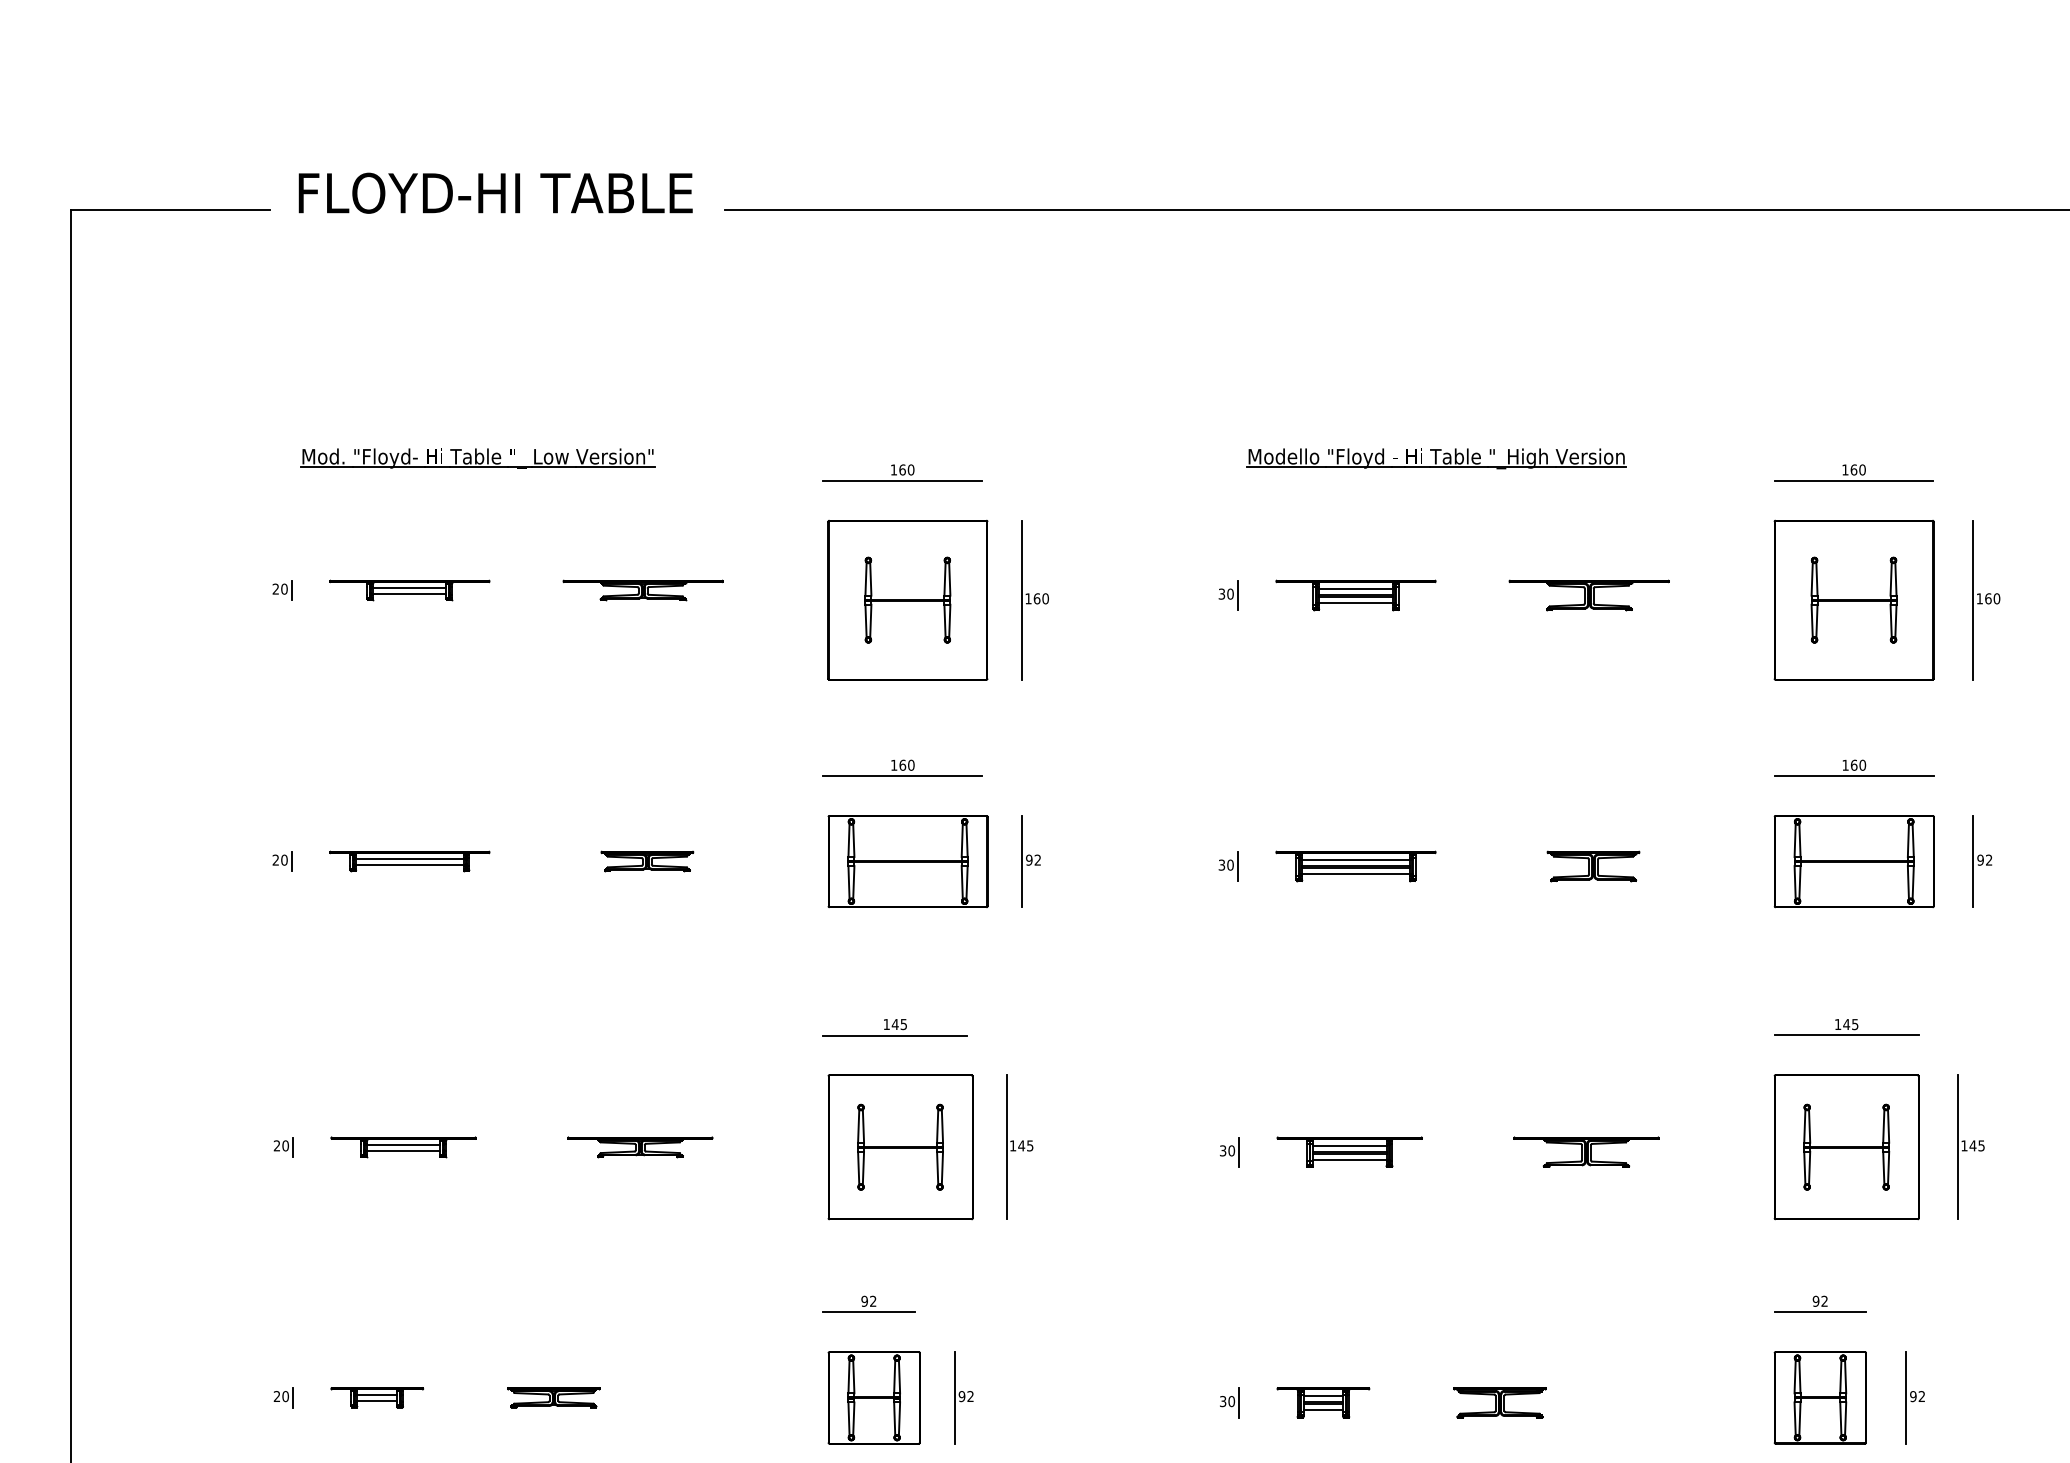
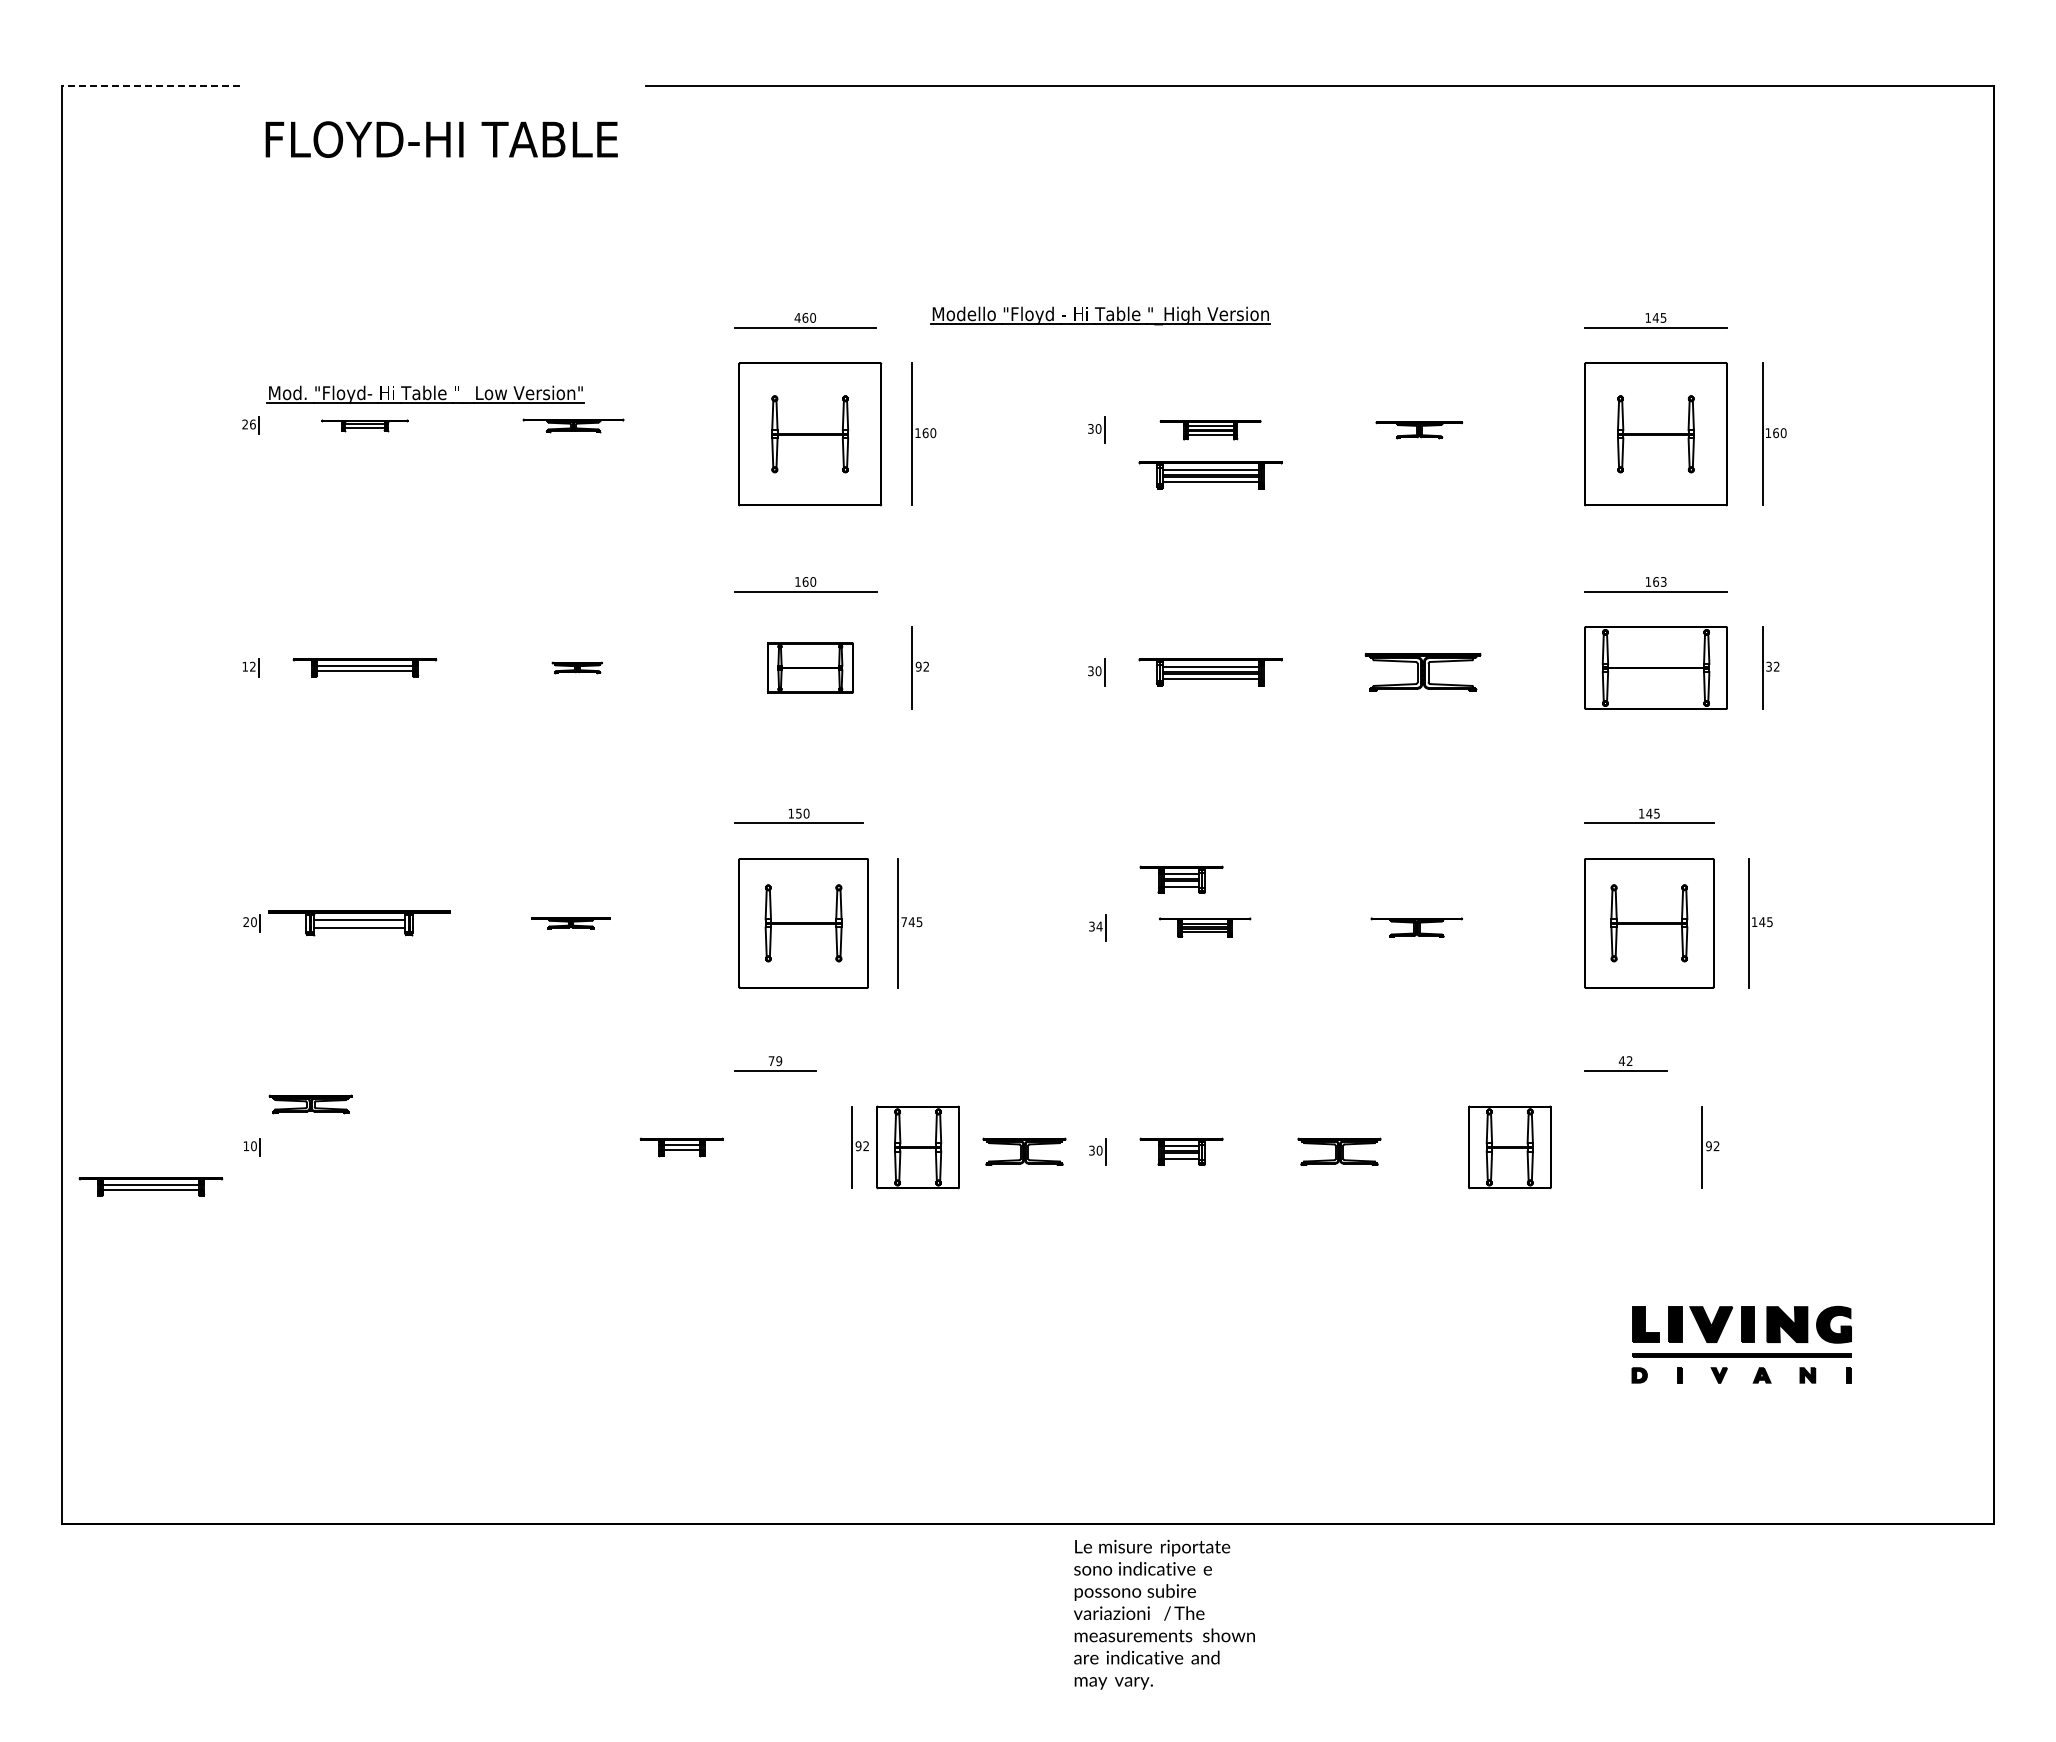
text: (495, 193) -> (441, 139), moved
line: (169, 209) -> (150, 85), solid -> dashed
part: (477, 458) -> (425, 394), moved
part: (1436, 458) -> (1100, 315), moved
text: (893, 469) -> (797, 317), 160 -> 460
text: (1858, 469) -> (1659, 317), 160 -> 145
text: (284, 589) -> (252, 424), 20 -> 26
part: (409, 590) -> (364, 425), size x0.6
part: (643, 590) -> (573, 425), size x0.7
part: (1355, 595) -> (1210, 430), size x0.7
part: (1589, 595) -> (1419, 430), size x0.6
part: (1355, 646) -> (1210, 475), added
text: (1862, 764) -> (1663, 581), 160 -> 163
text: (279, 859) -> (248, 666), 20 -> 12
text: (1981, 859) -> (1769, 666), 92 -> 32
part: (647, 861) -> (577, 667), size x0.6
part: (908, 861) -> (810, 667), size x0.6
part: (1592, 866) -> (1422, 672), size x1.4
text: (899, 1024) -> (802, 813), 145 -> 150
part: (1323, 1098) -> (1181, 879), added
text: (1012, 1145) -> (903, 921), 145 -> 745
part: (402, 1147) -> (358, 923), size x1.4
part: (639, 1147) -> (570, 923), size x0.6
text: (1231, 1150) -> (1099, 926), 30 -> 34
part: (1349, 1151) -> (1204, 927), size x0.7
part: (1586, 1151) -> (1416, 927), size x0.7
text: (869, 1301) -> (775, 1061), 92 -> 79
text: (1815, 1301) -> (1621, 1061), 92 -> 42
text: (276, 1395) -> (245, 1145), 20 -> 10
part: (376, 1397) -> (681, 1147), moved
part: (553, 1397) -> (310, 1104), moved
part: (873, 1397) -> (917, 1147), moved
part: (1819, 1397) -> (1509, 1147), moved
part: (1147, 1402) -> (1024, 1151), added
part: (169, 1441) -> (150, 1186), added

